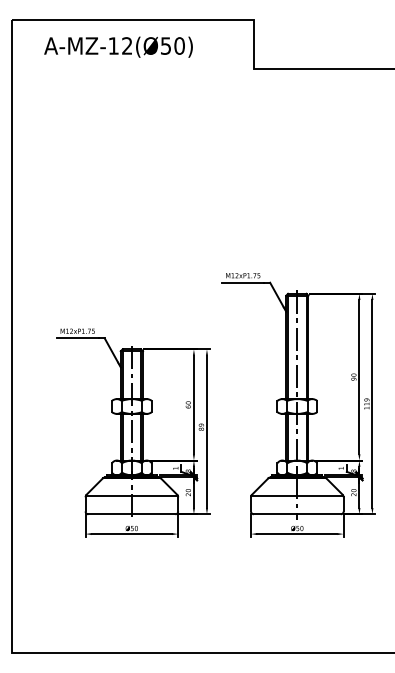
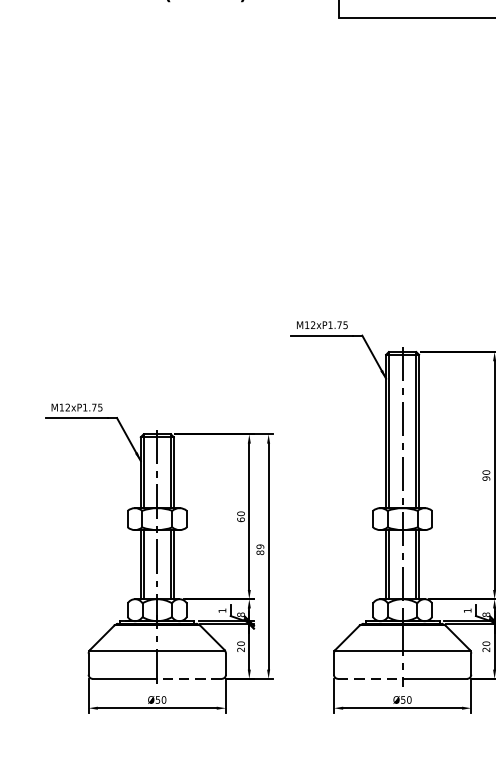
line: (153, 514) -> (189, 679), solid -> dashed
line: (275, 514) -> (370, 679), solid -> dashed

